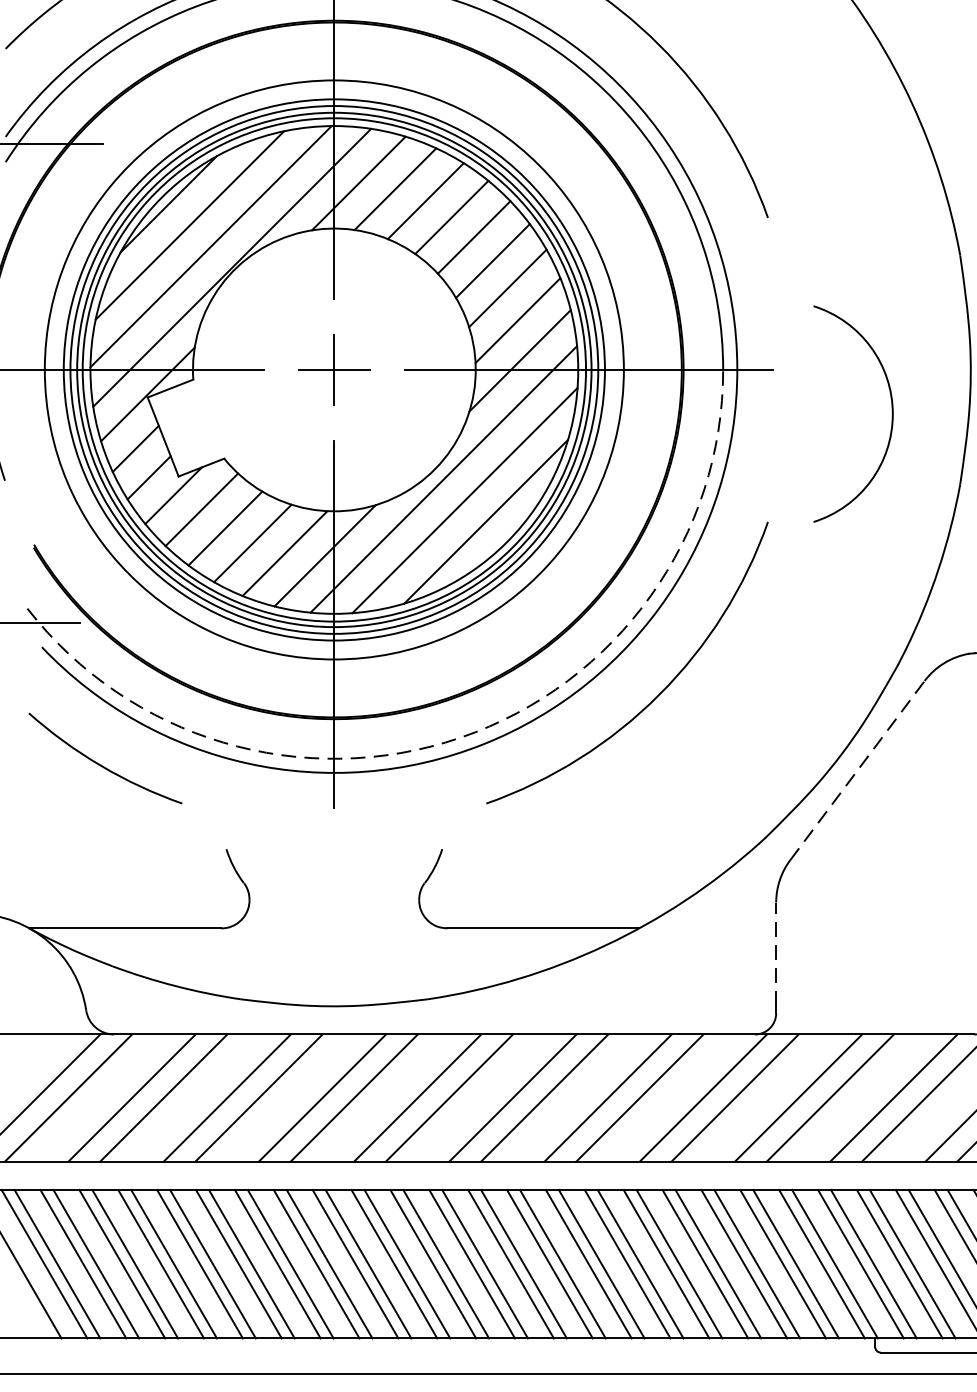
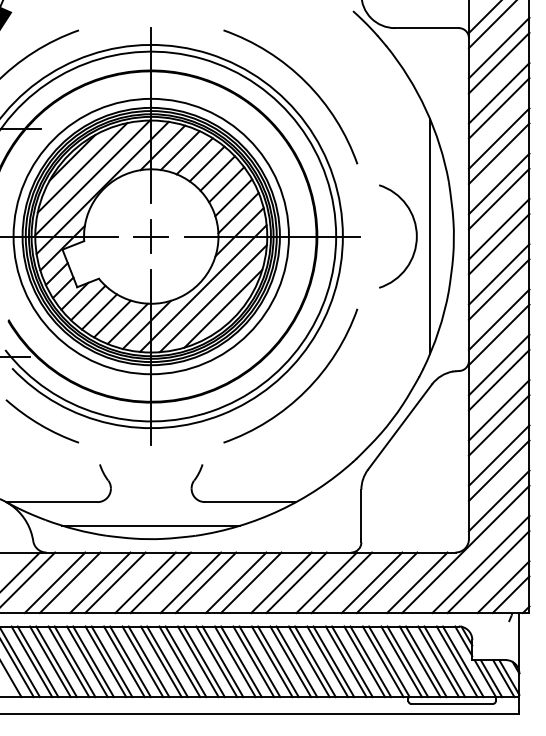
line: (921, 369) -> (430, 236), added
arc: (890, 411) -> (415, 235), moved
arc: (461, 737) -> (211, 411), dashed -> solid
line: (858, 769) -> (400, 426), dashed -> solid
line: (776, 954) -> (361, 514), dashed -> solid
line: (334, 977) -> (151, 525), added

